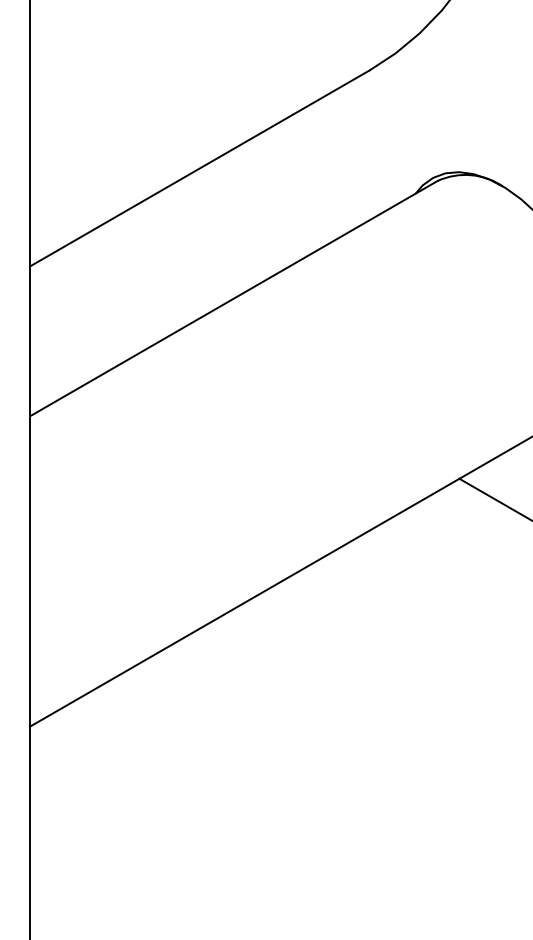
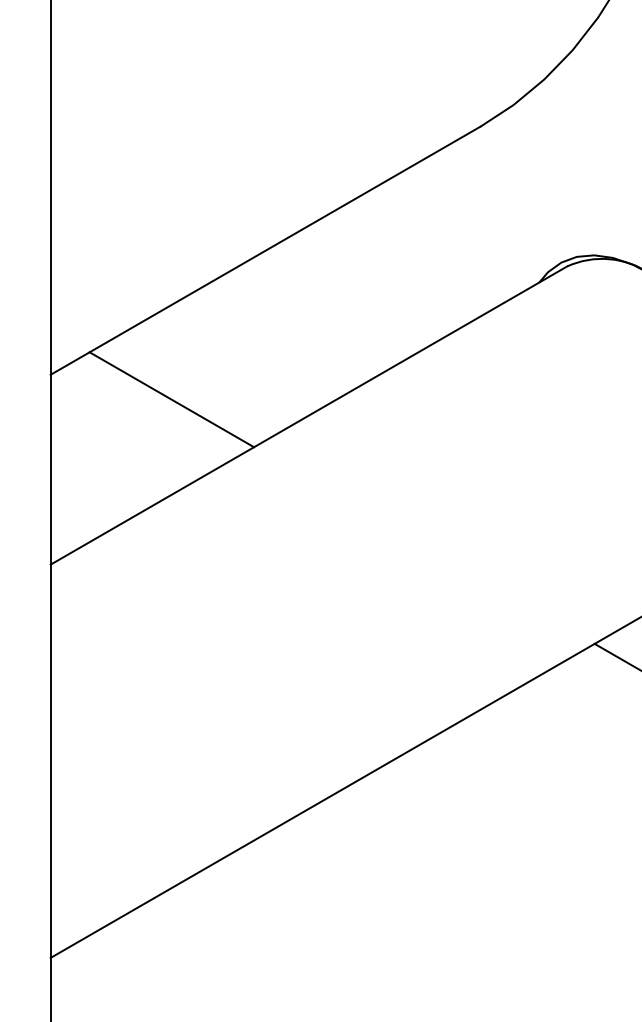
line: (125, 285) -> (171, 398), added

